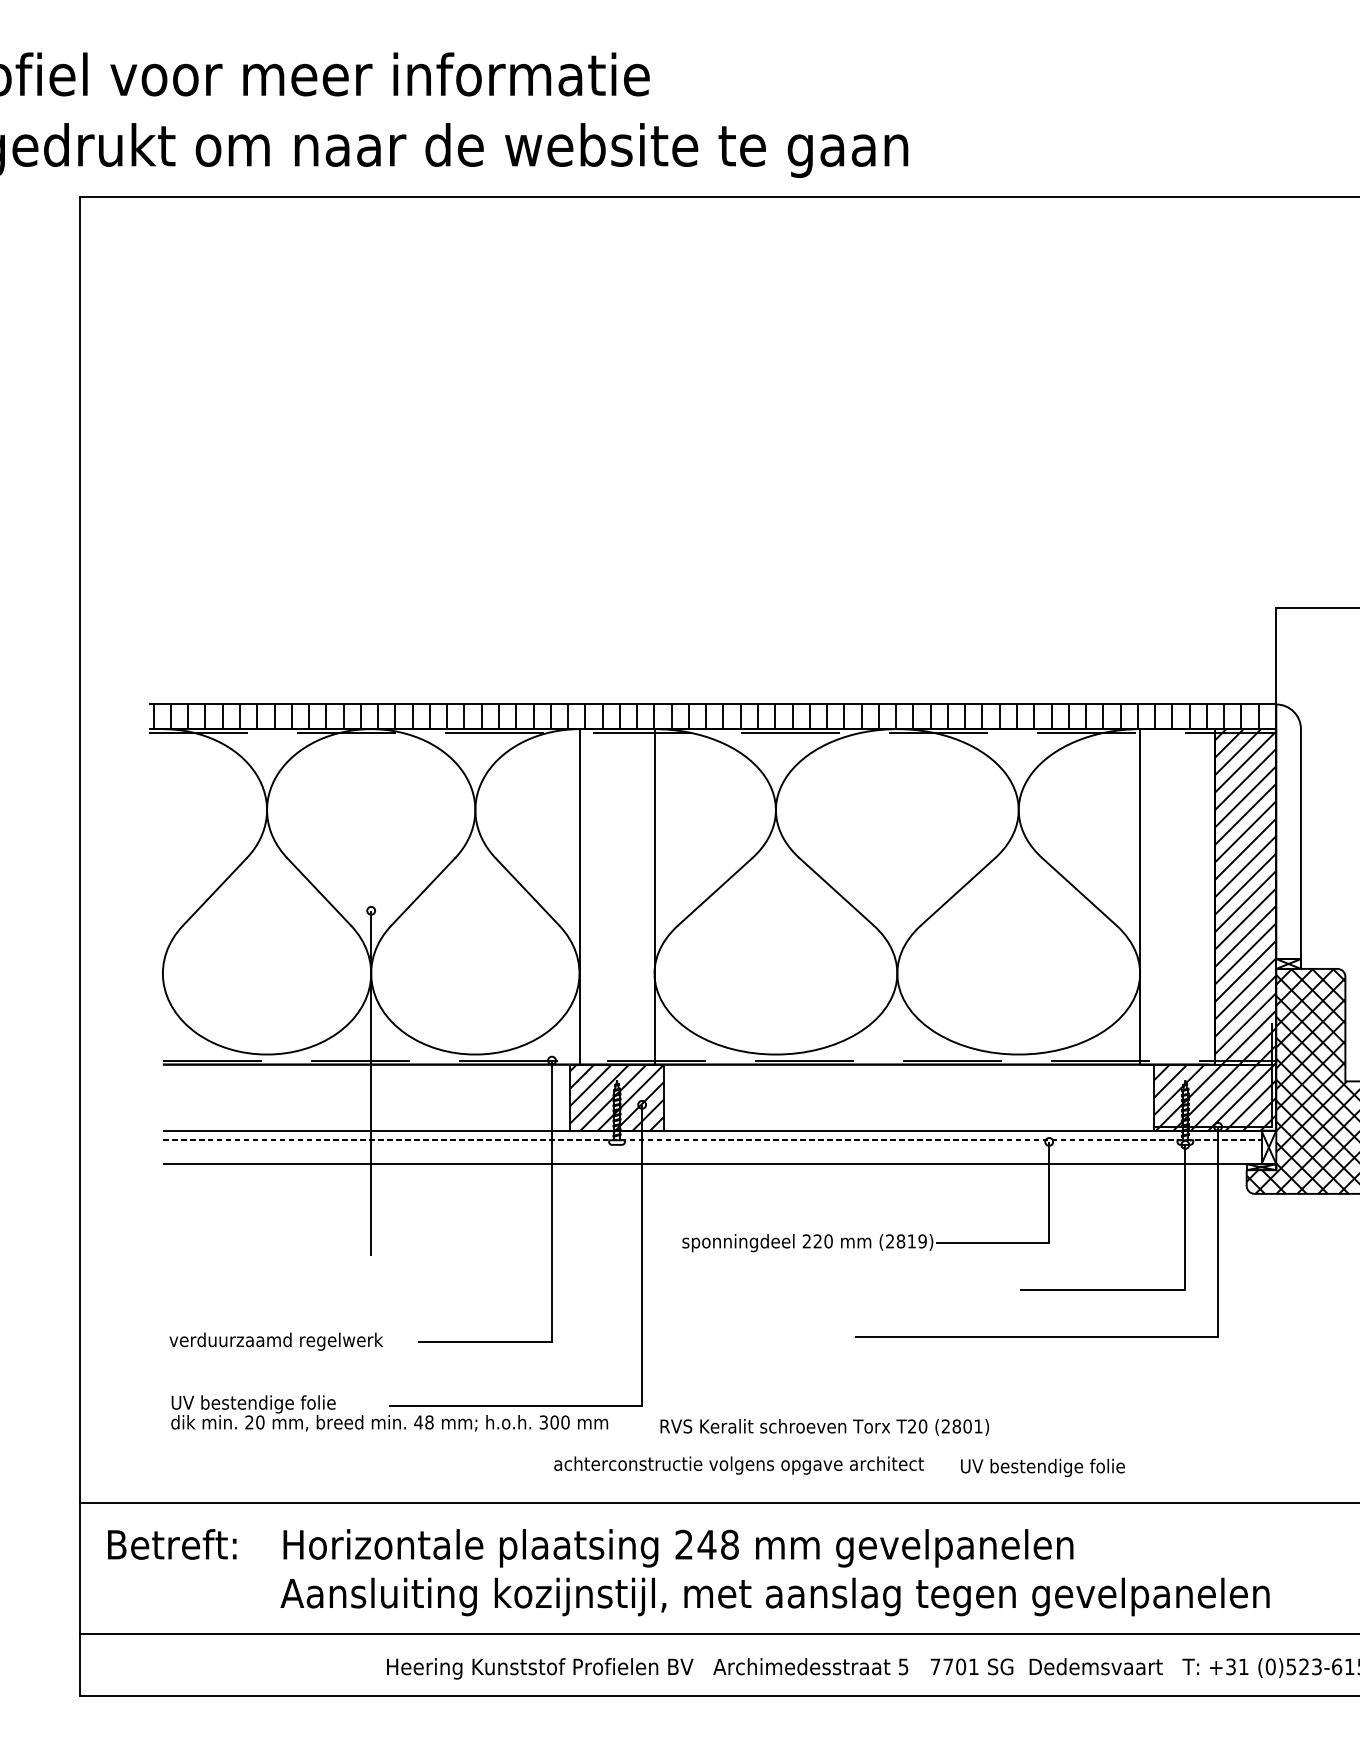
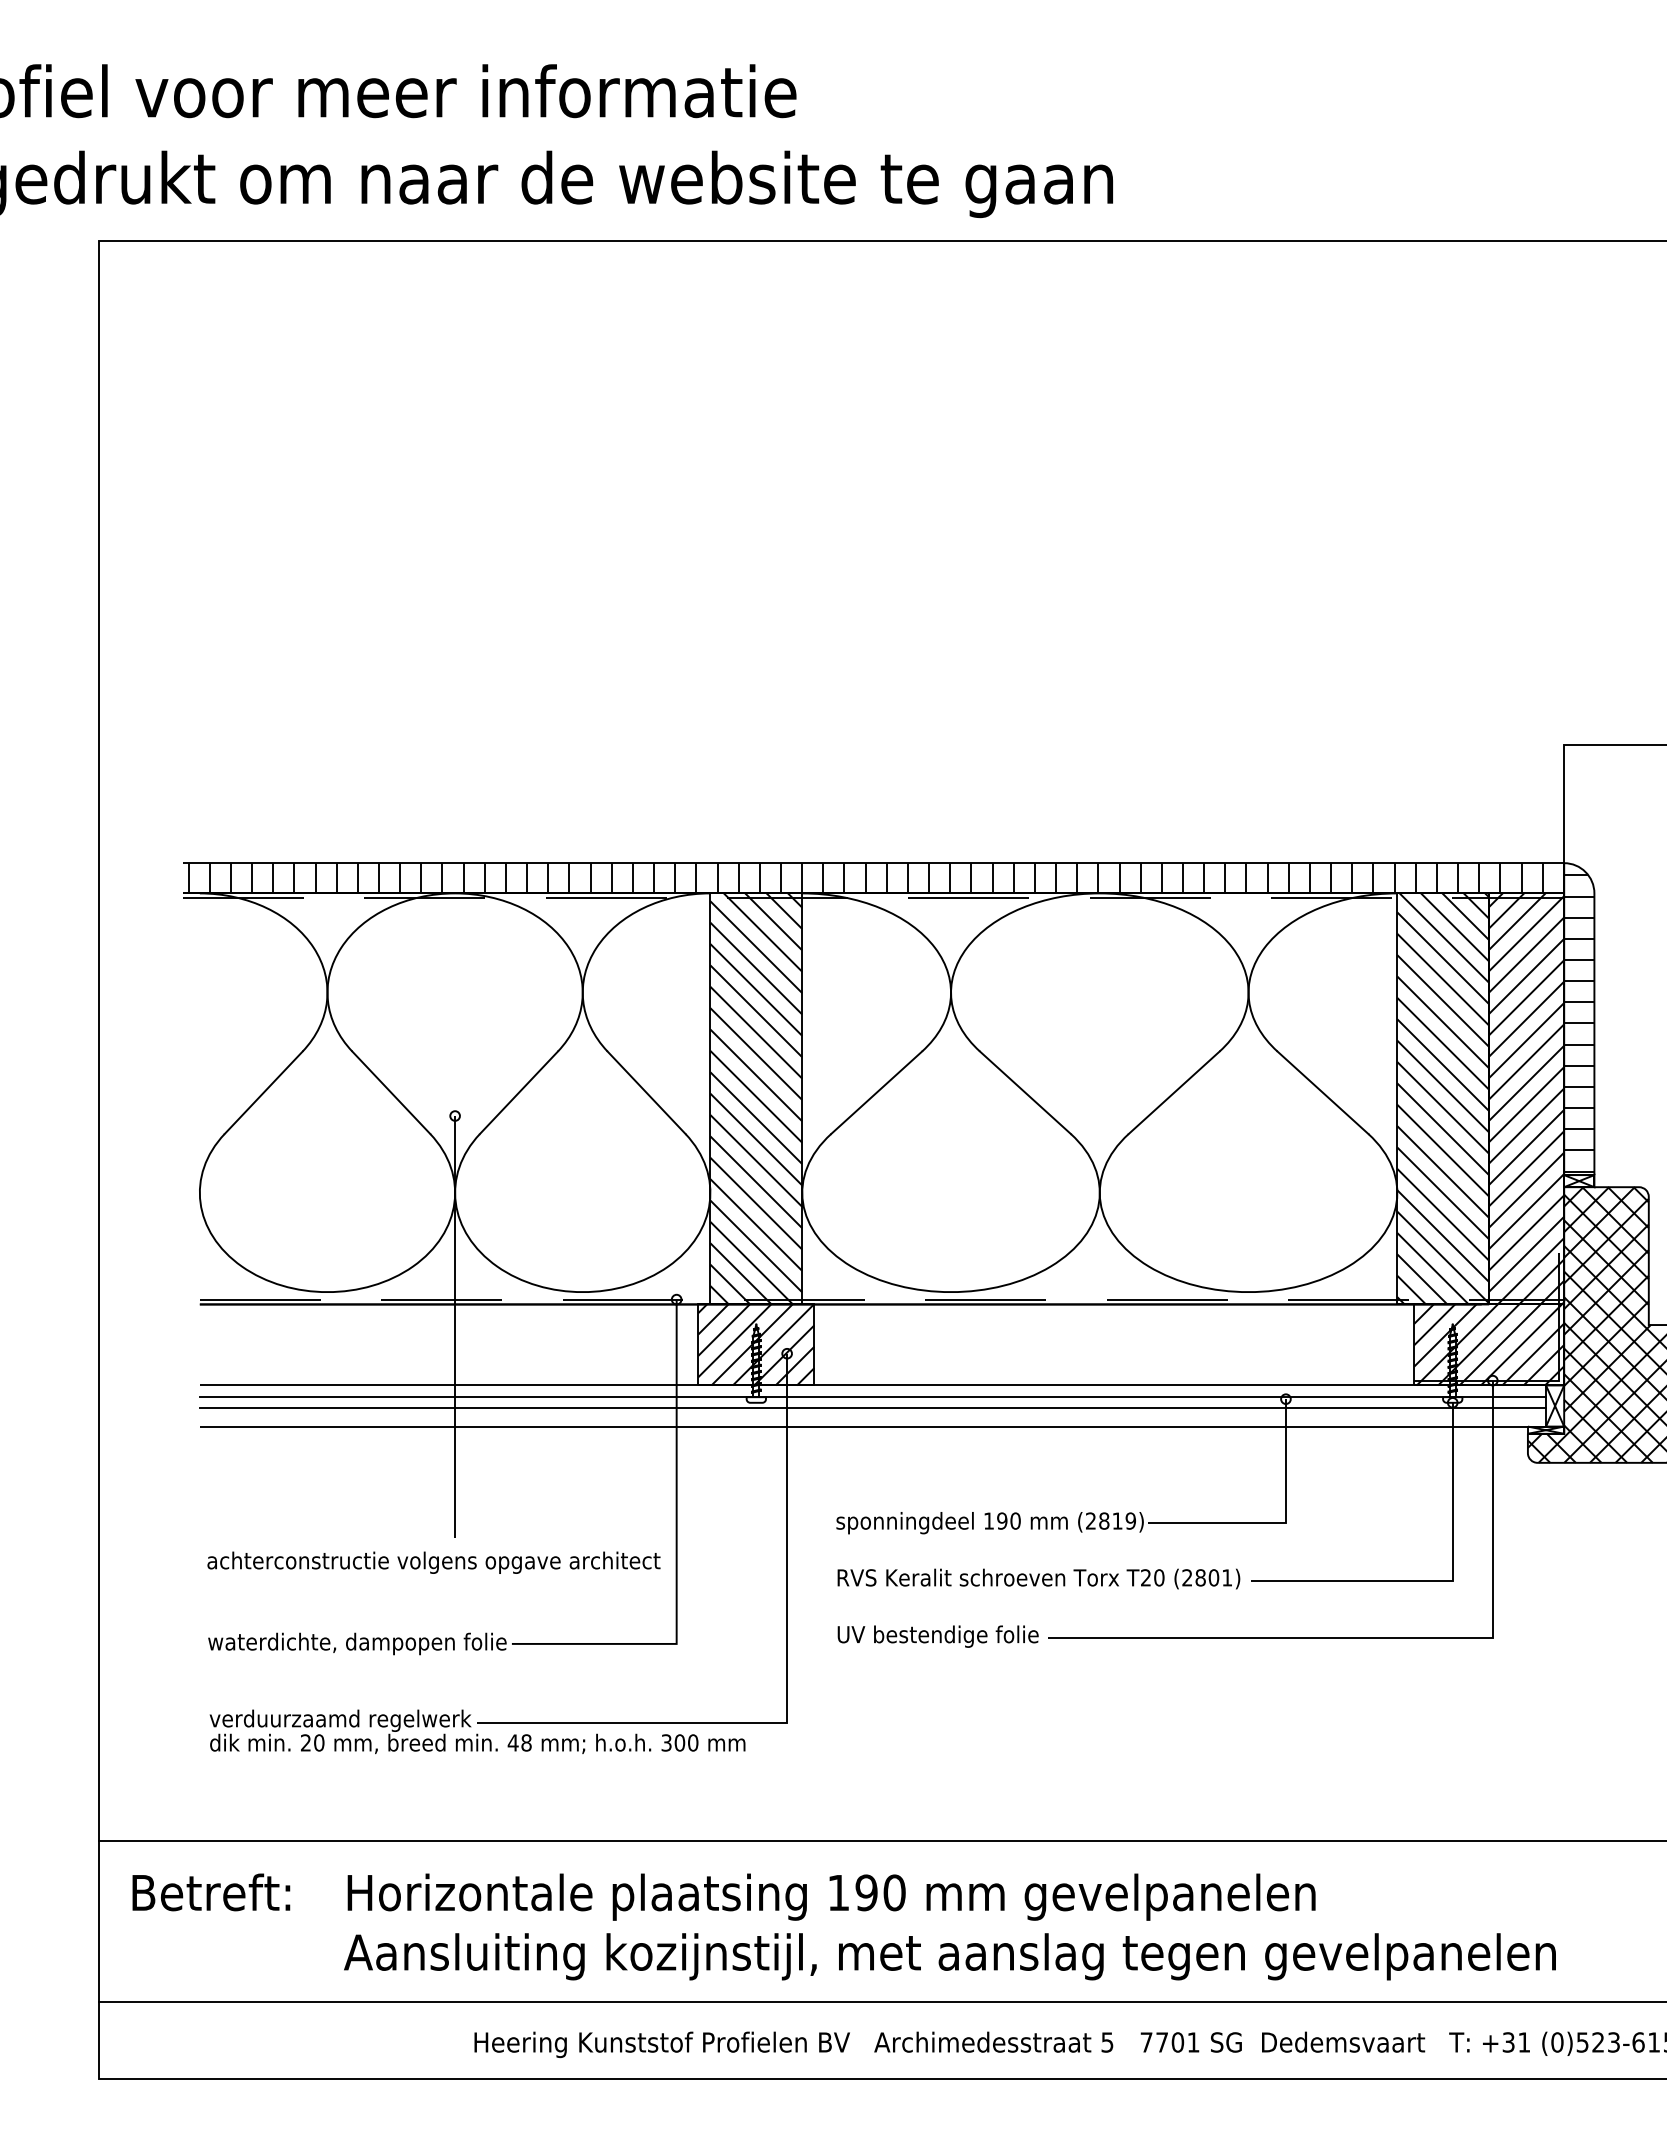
hatch: (1288, 835) -> (1579, 1023), added
hatch: (617, 896) -> (756, 1098), added
hatch: (1177, 896) -> (1443, 1098), added
line: (712, 1140) -> (873, 1397), dashed -> solid
line: (711, 1148) -> (872, 1407), added
text: (812, 1240) -> (995, 1520), 220 -> 190
text: (291, 1341) -> (357, 1643), verduurzaamd regelwerk -> waterdichte, dampopen folie
text: (277, 1404) -> (340, 1720), UV bestendige folie -> verduurzaamd regelwerk
text: (824, 1426) -> (1038, 1578), moved
text: (738, 1465) -> (433, 1562), moved
text: (1042, 1467) -> (937, 1636), moved
text: (706, 1544) -> (866, 1892), 248 -> 190

